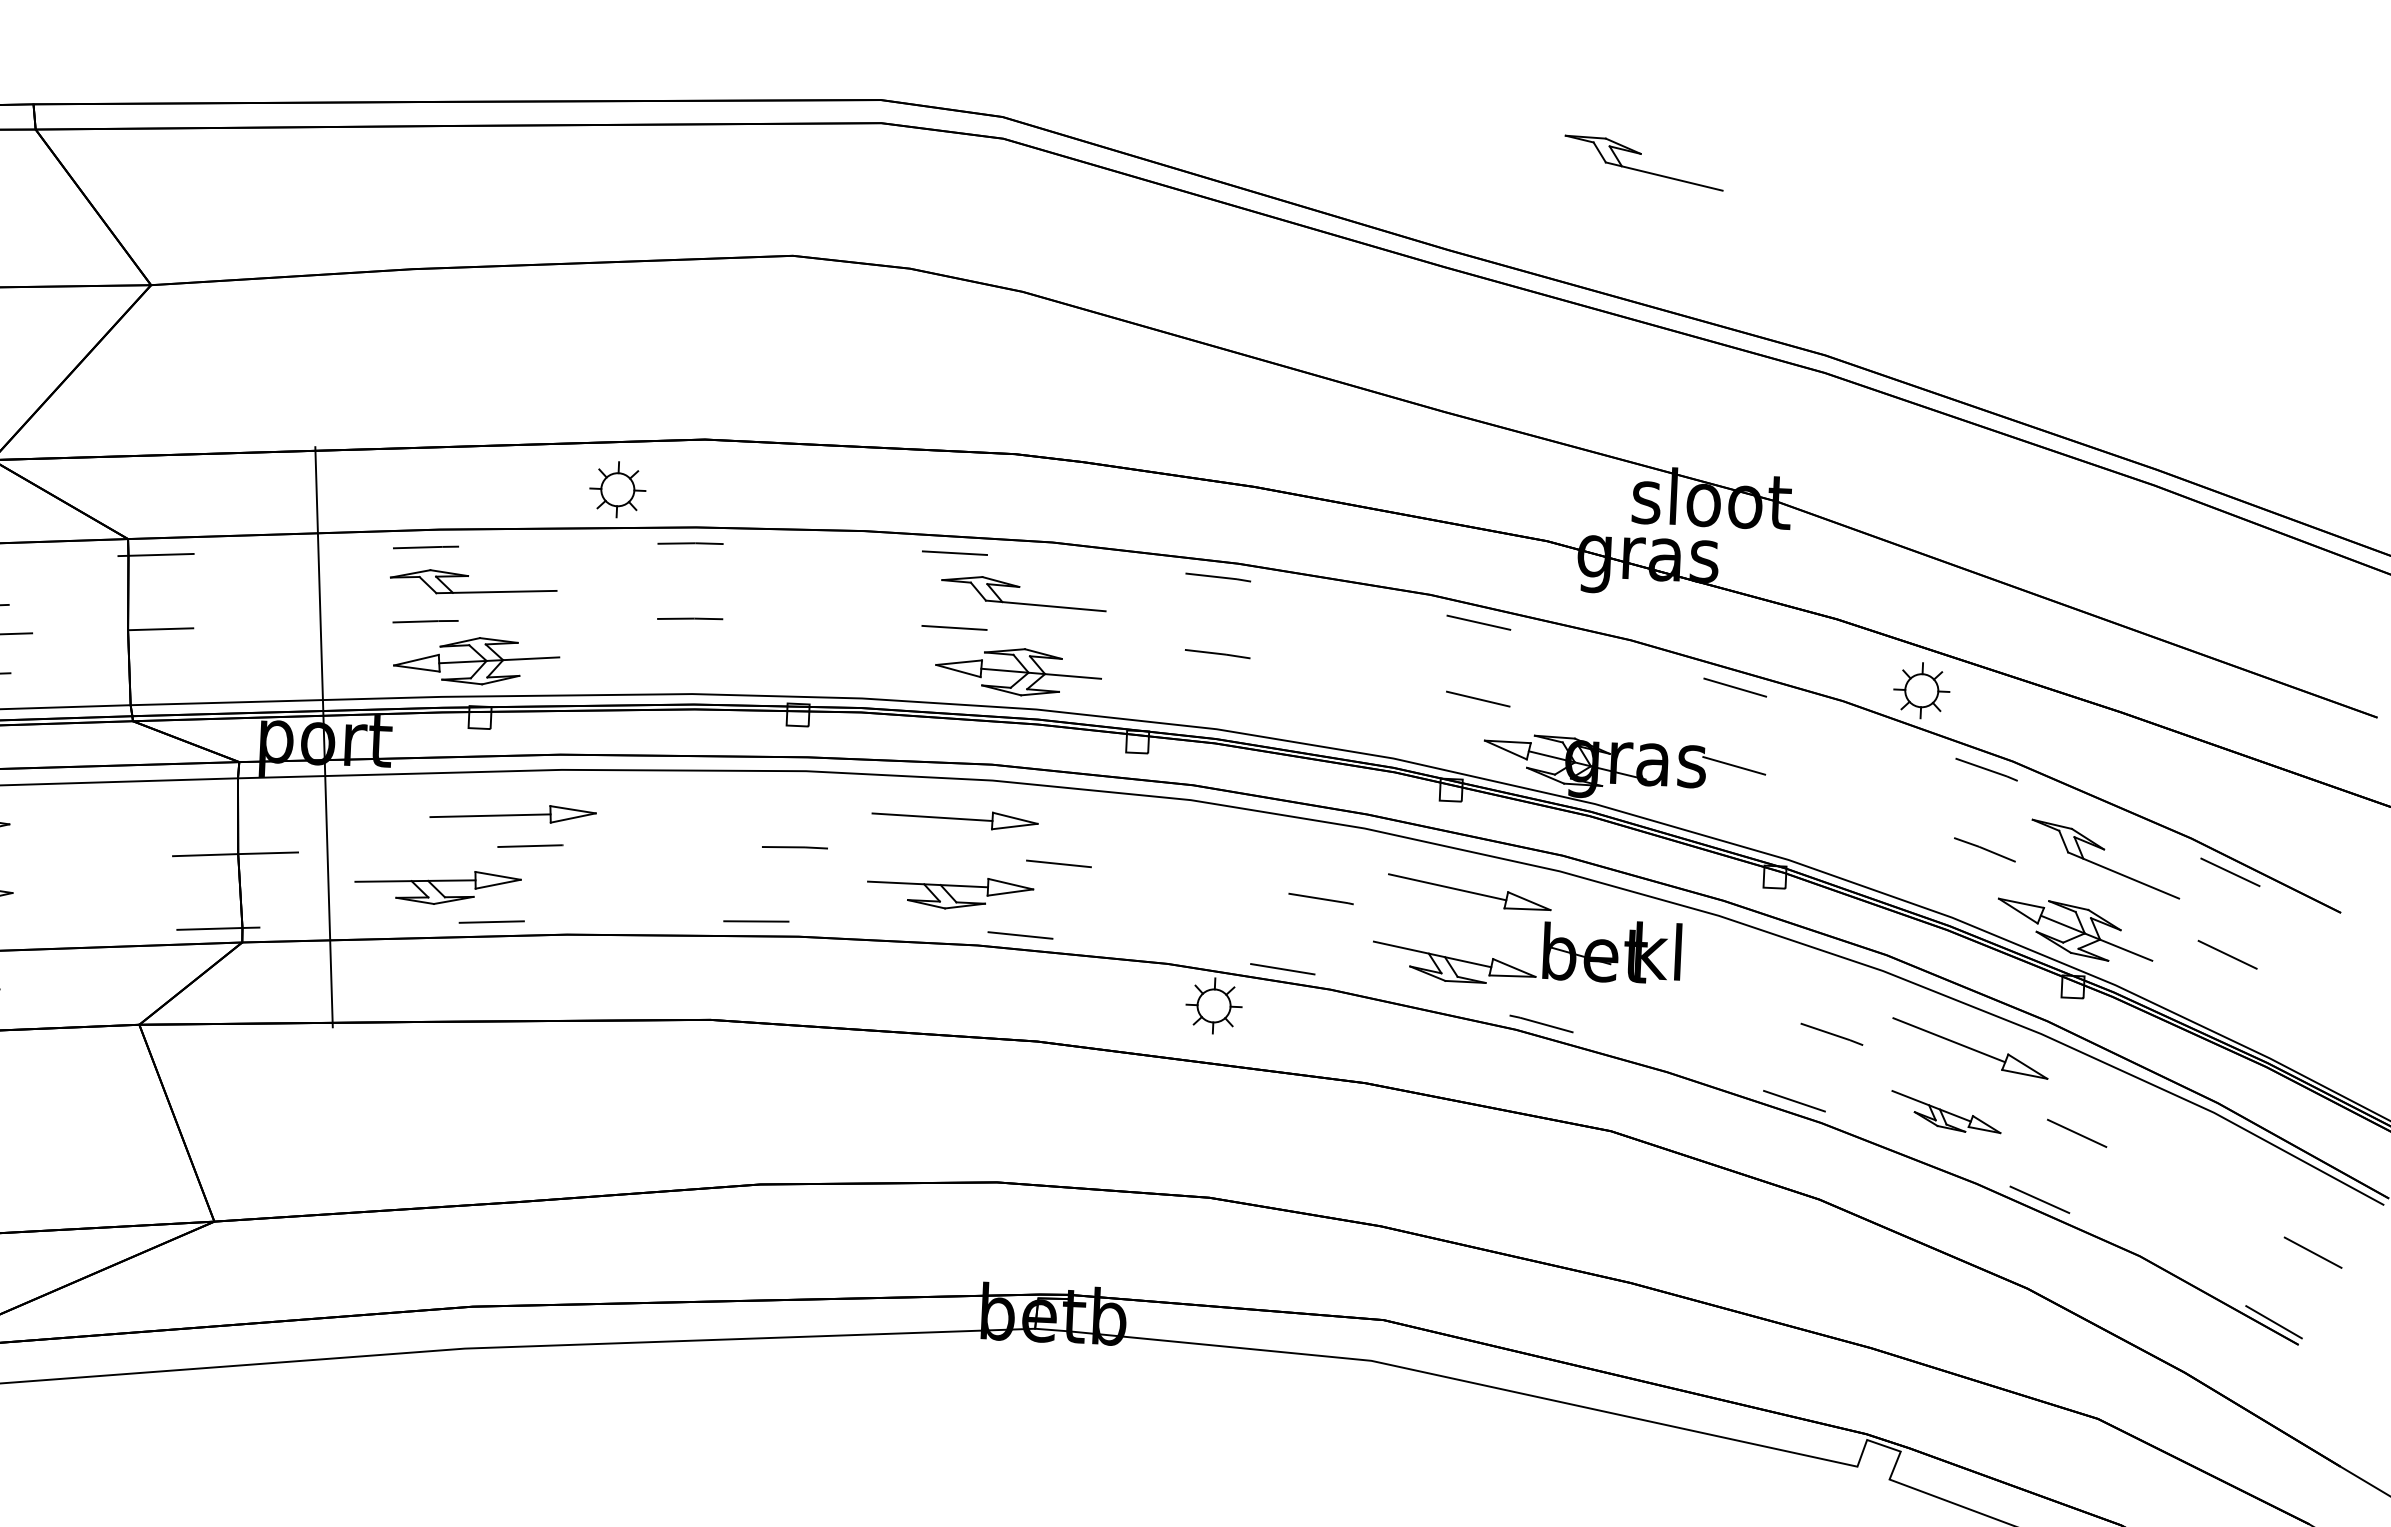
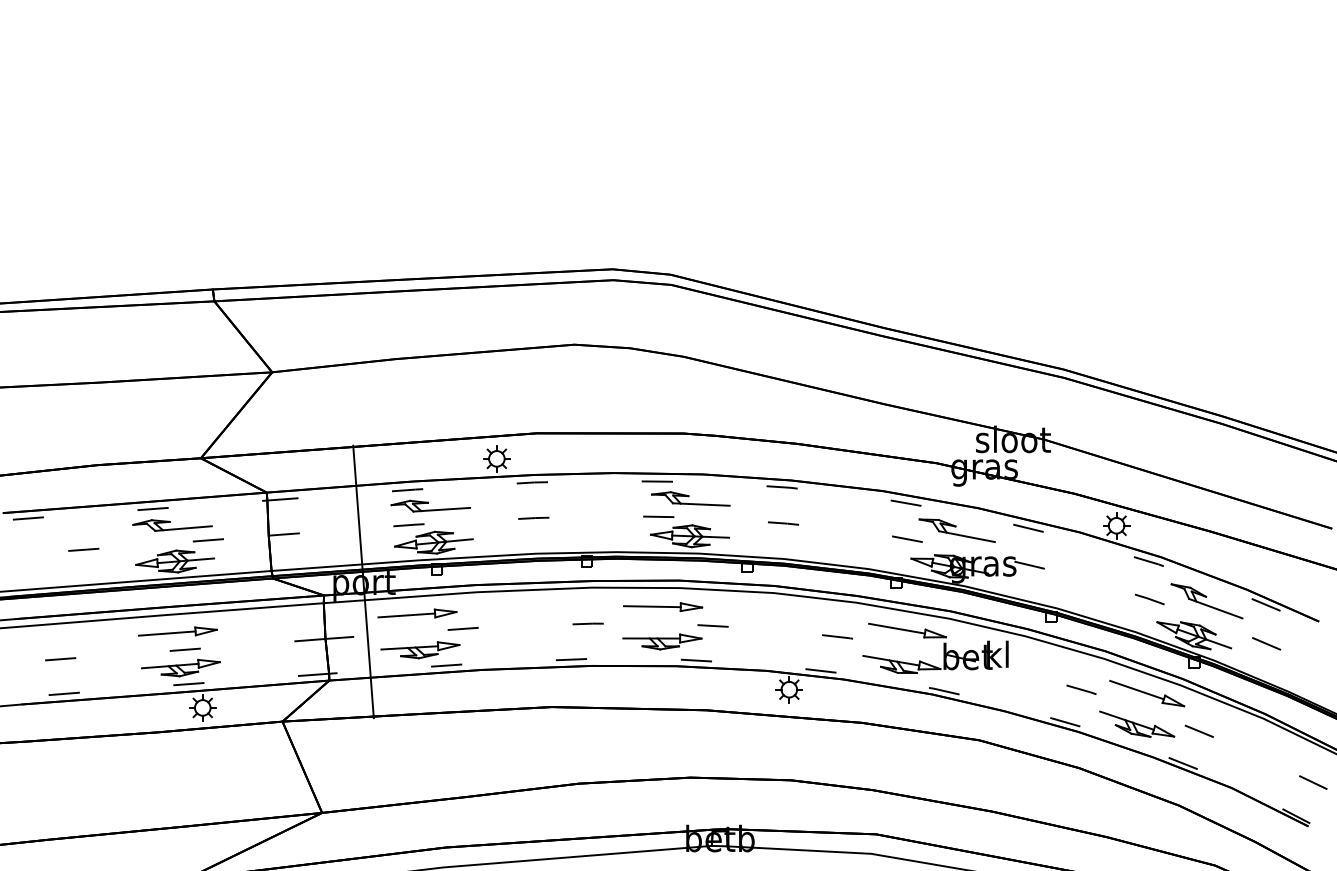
part: (1642, 162) -> (956, 530), moved
part: (513, 812) -> (417, 613), moved
part: (1947, 1110) -> (1137, 723), size x1.43

